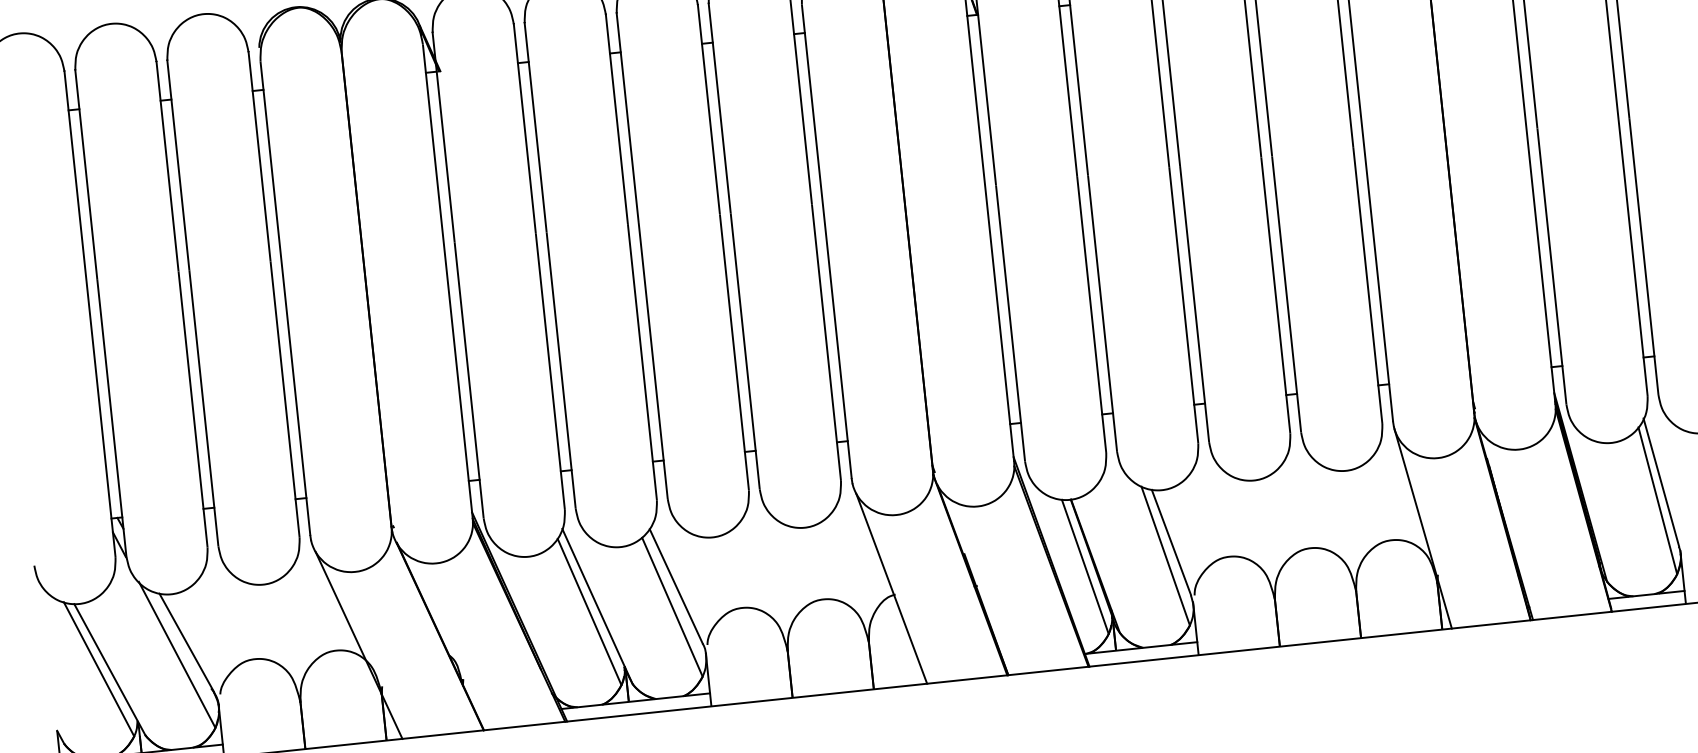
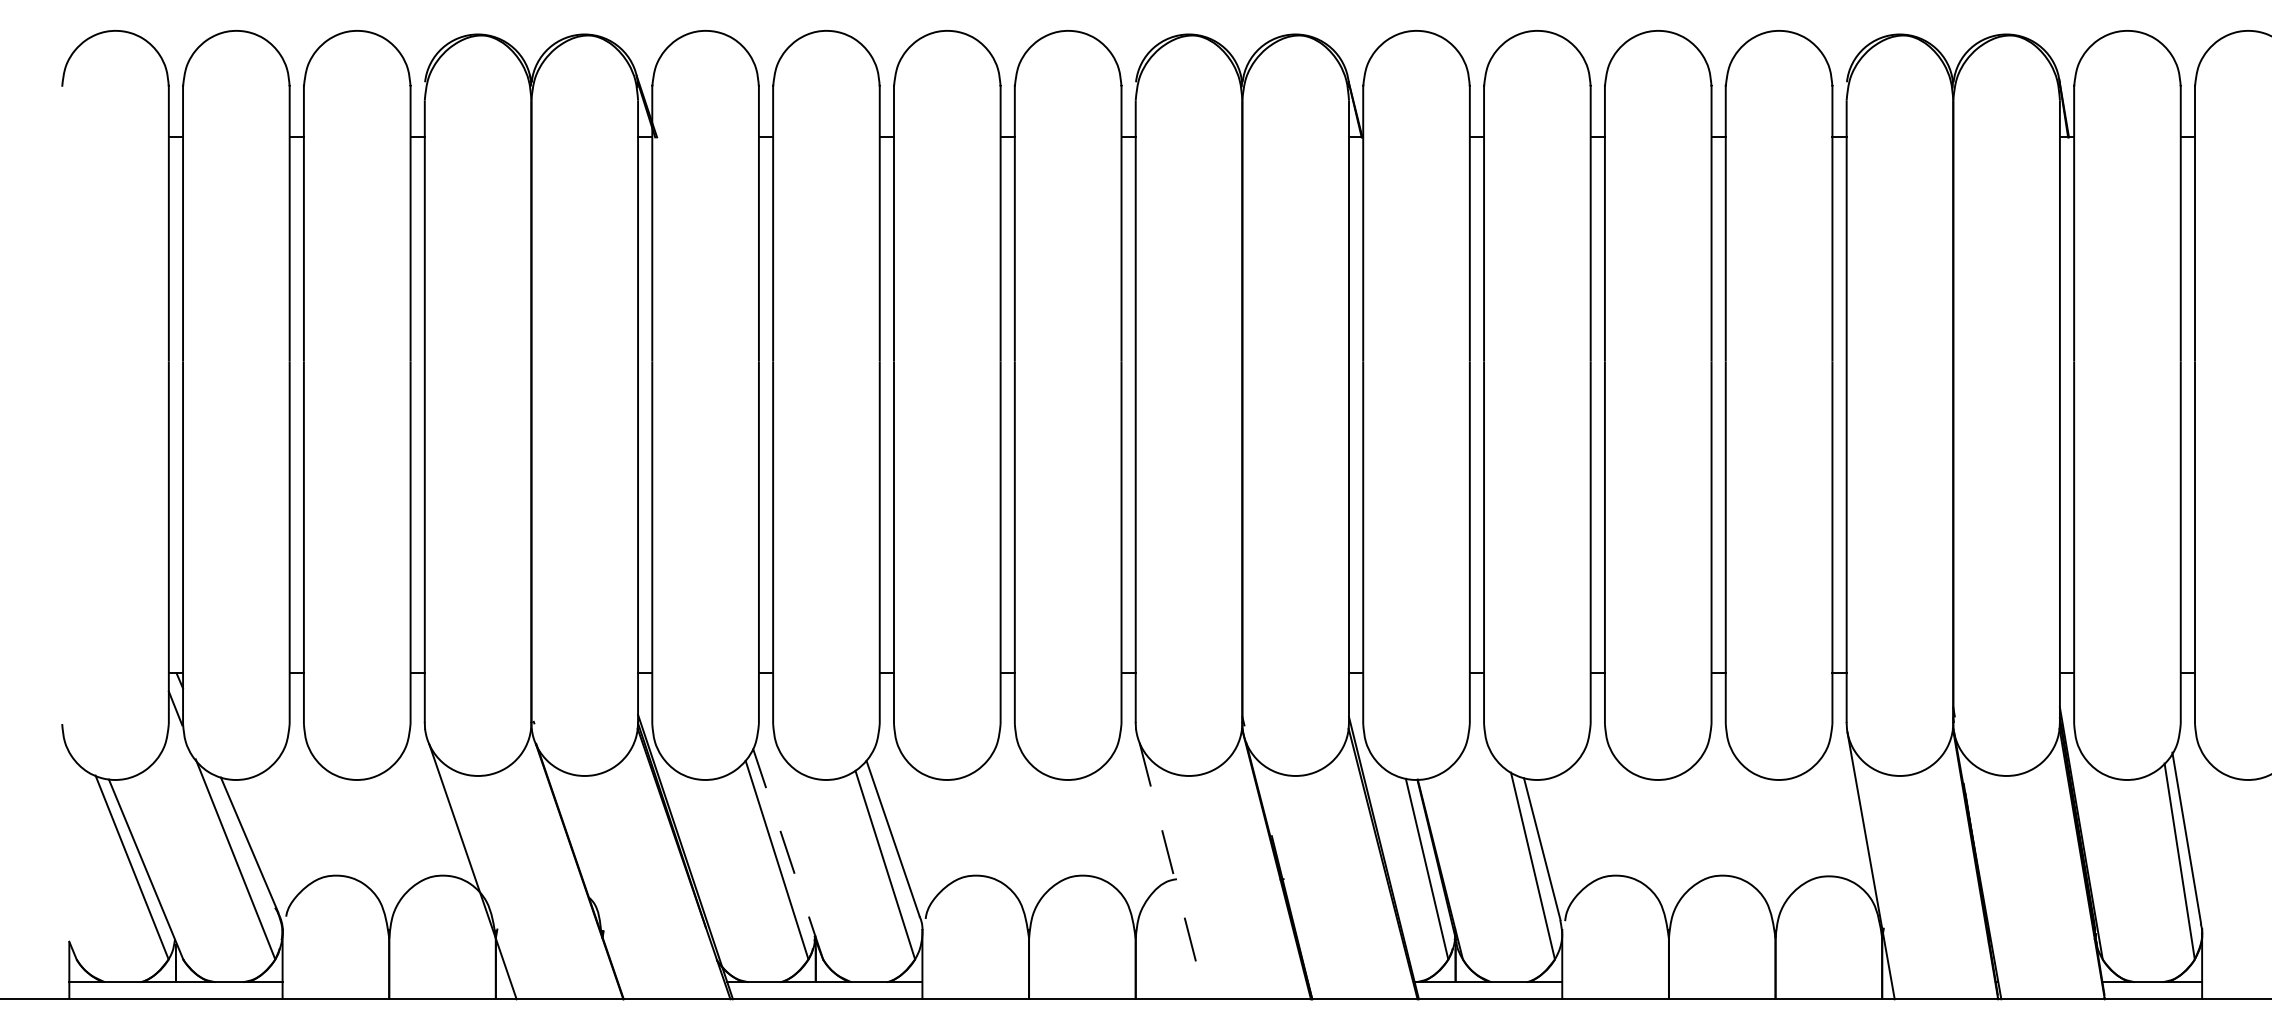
line: (891, 589) -> (1172, 871), solid -> dashed
line: (597, 606) -> (787, 853), solid -> dashed

